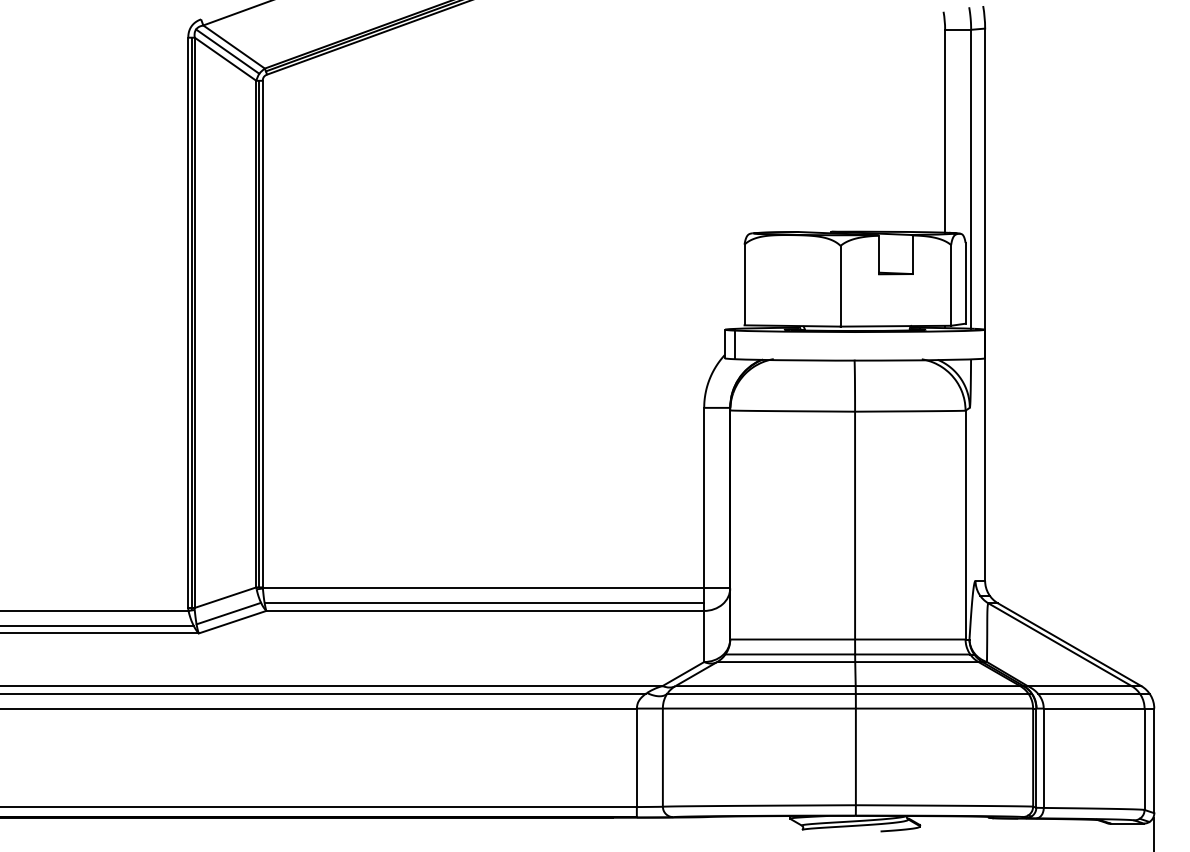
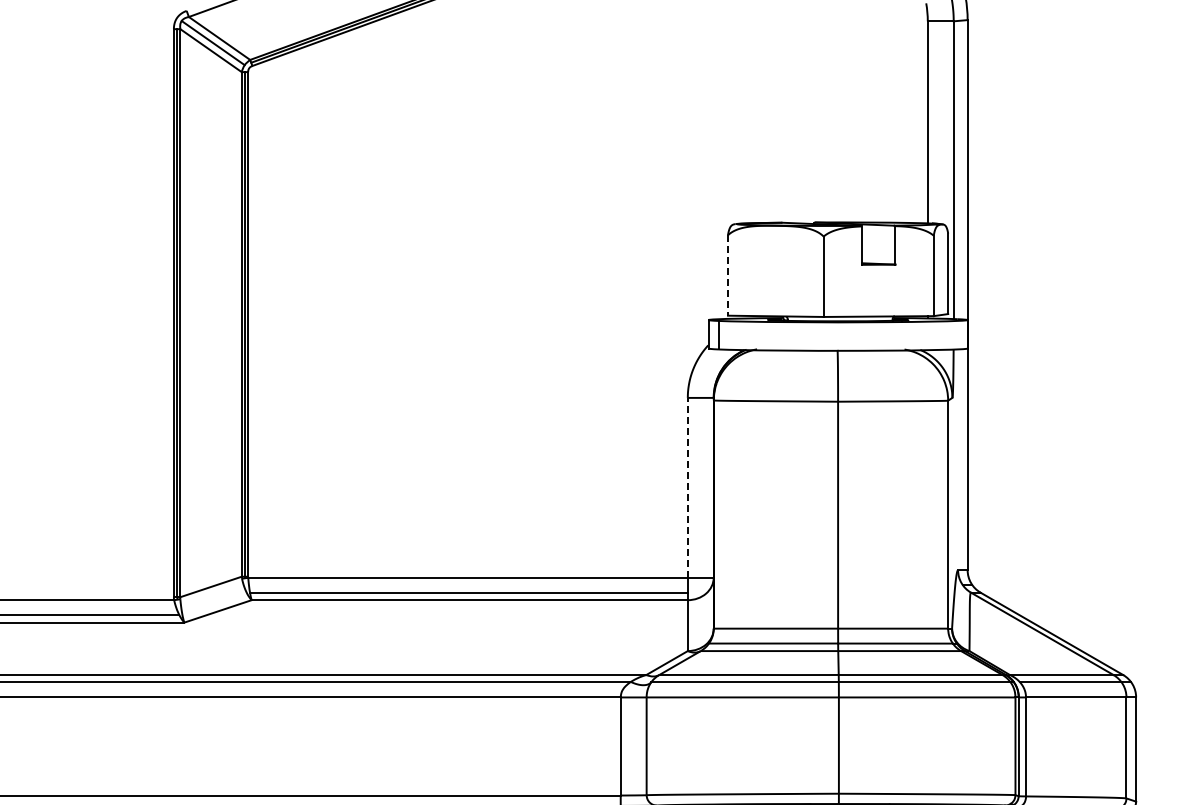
line: (744, 285) -> (727, 276), solid -> dashed
line: (704, 497) -> (688, 487), solid -> dashed
line: (228, 613) -> (213, 602), removed

